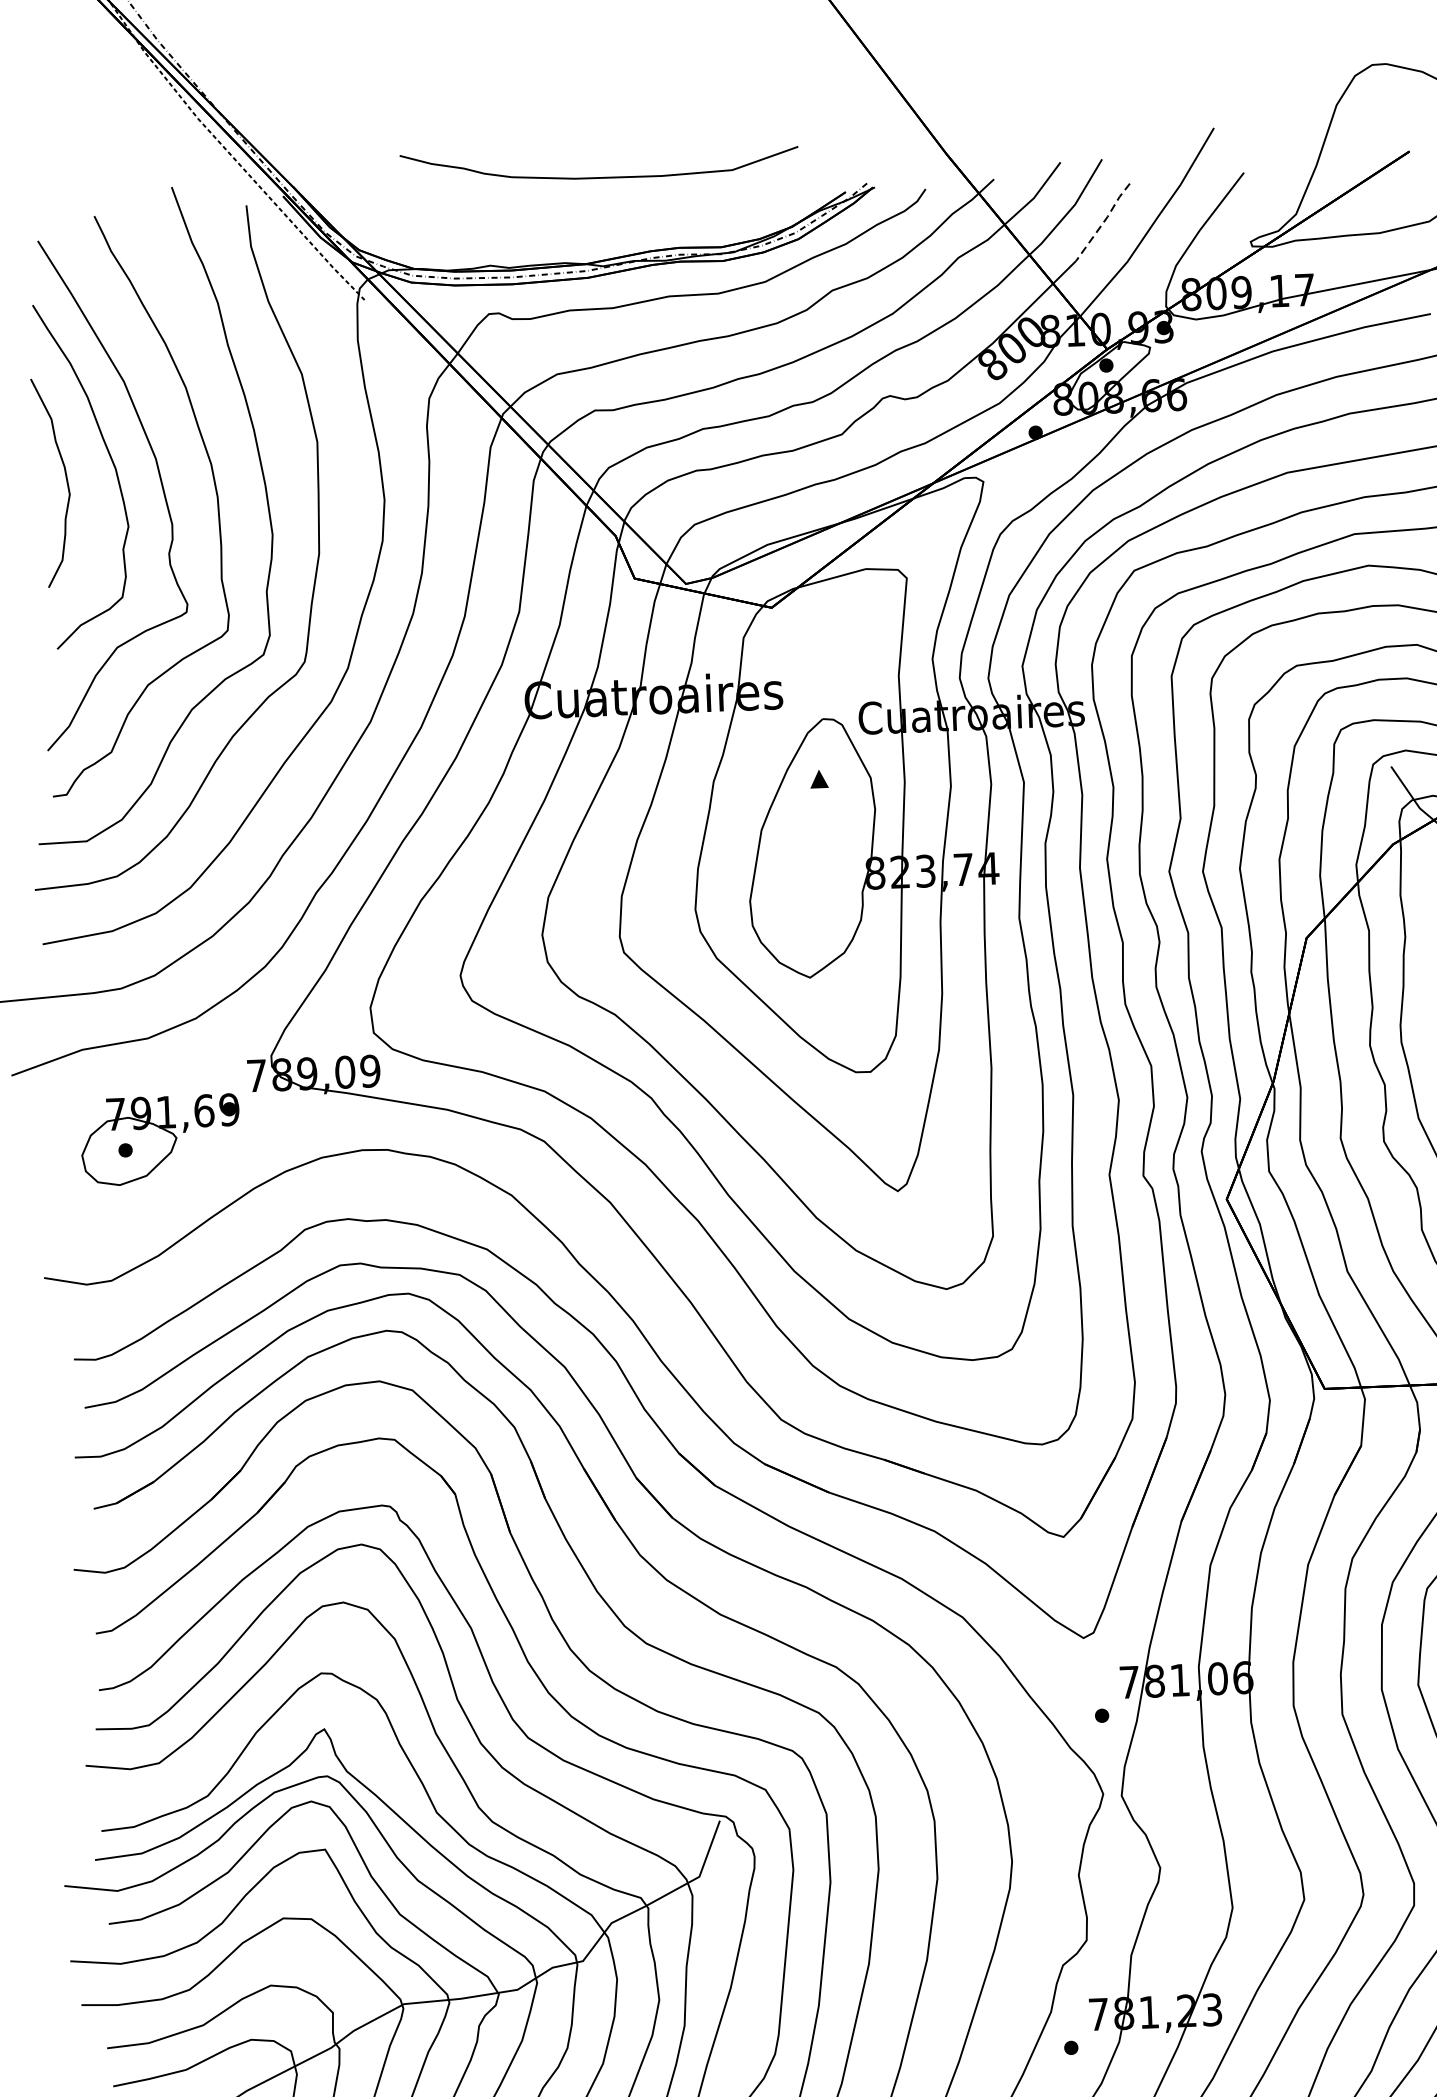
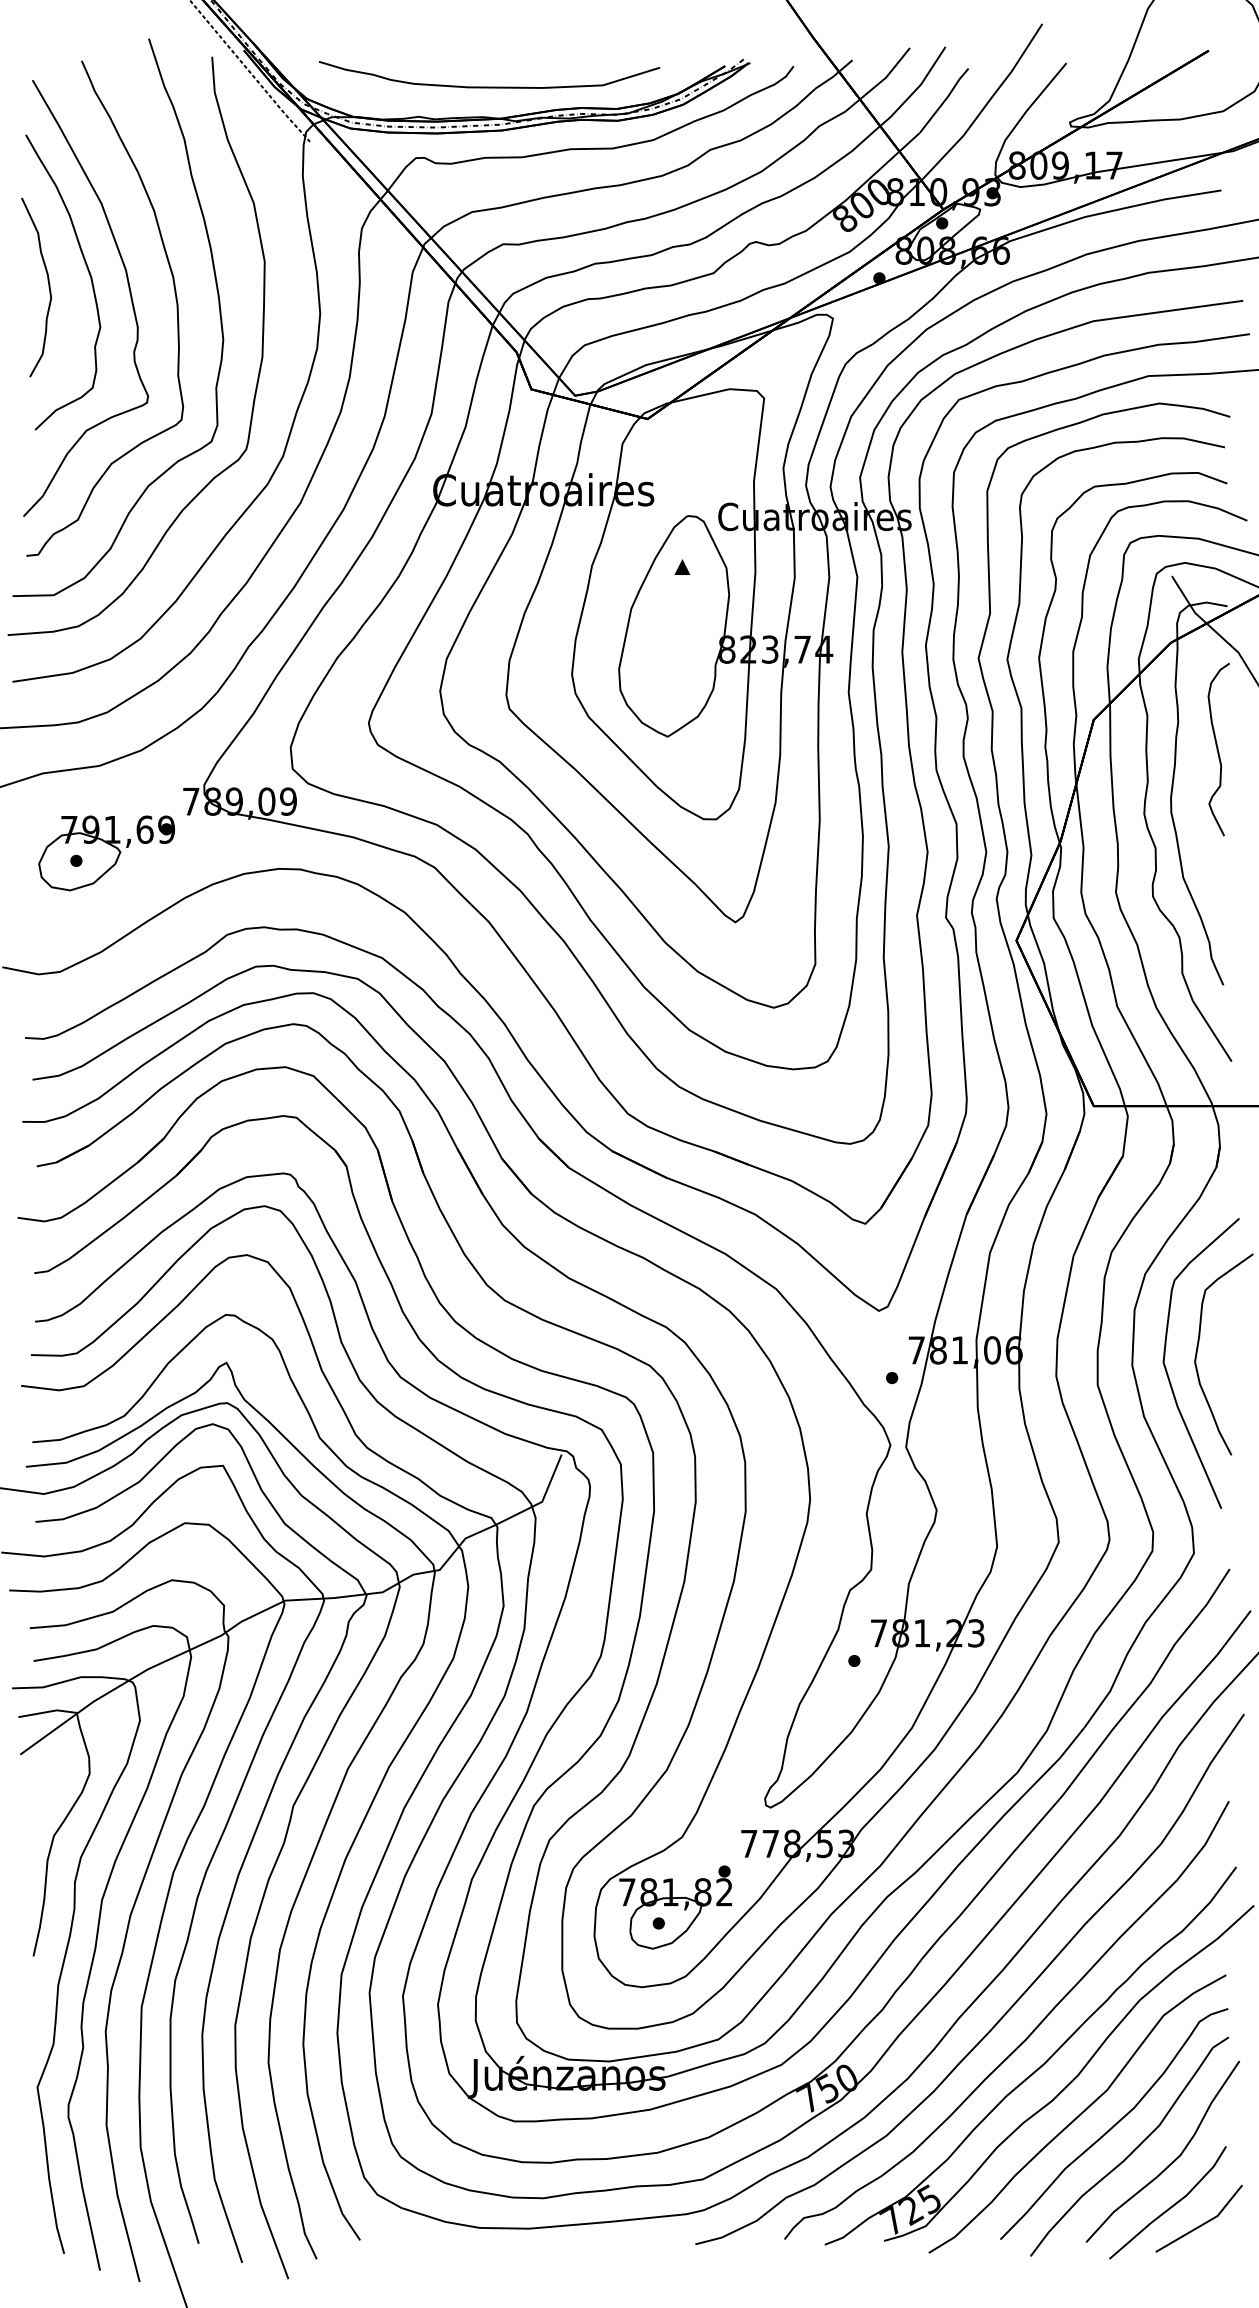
curve: (599, 176) -> (489, 86), moved
line: (1104, 221) -> (945, 100), dashed -> solid

